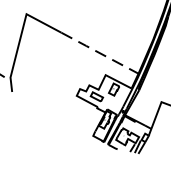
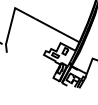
line: (98, 53) -> (56, 30), dashed -> solid

